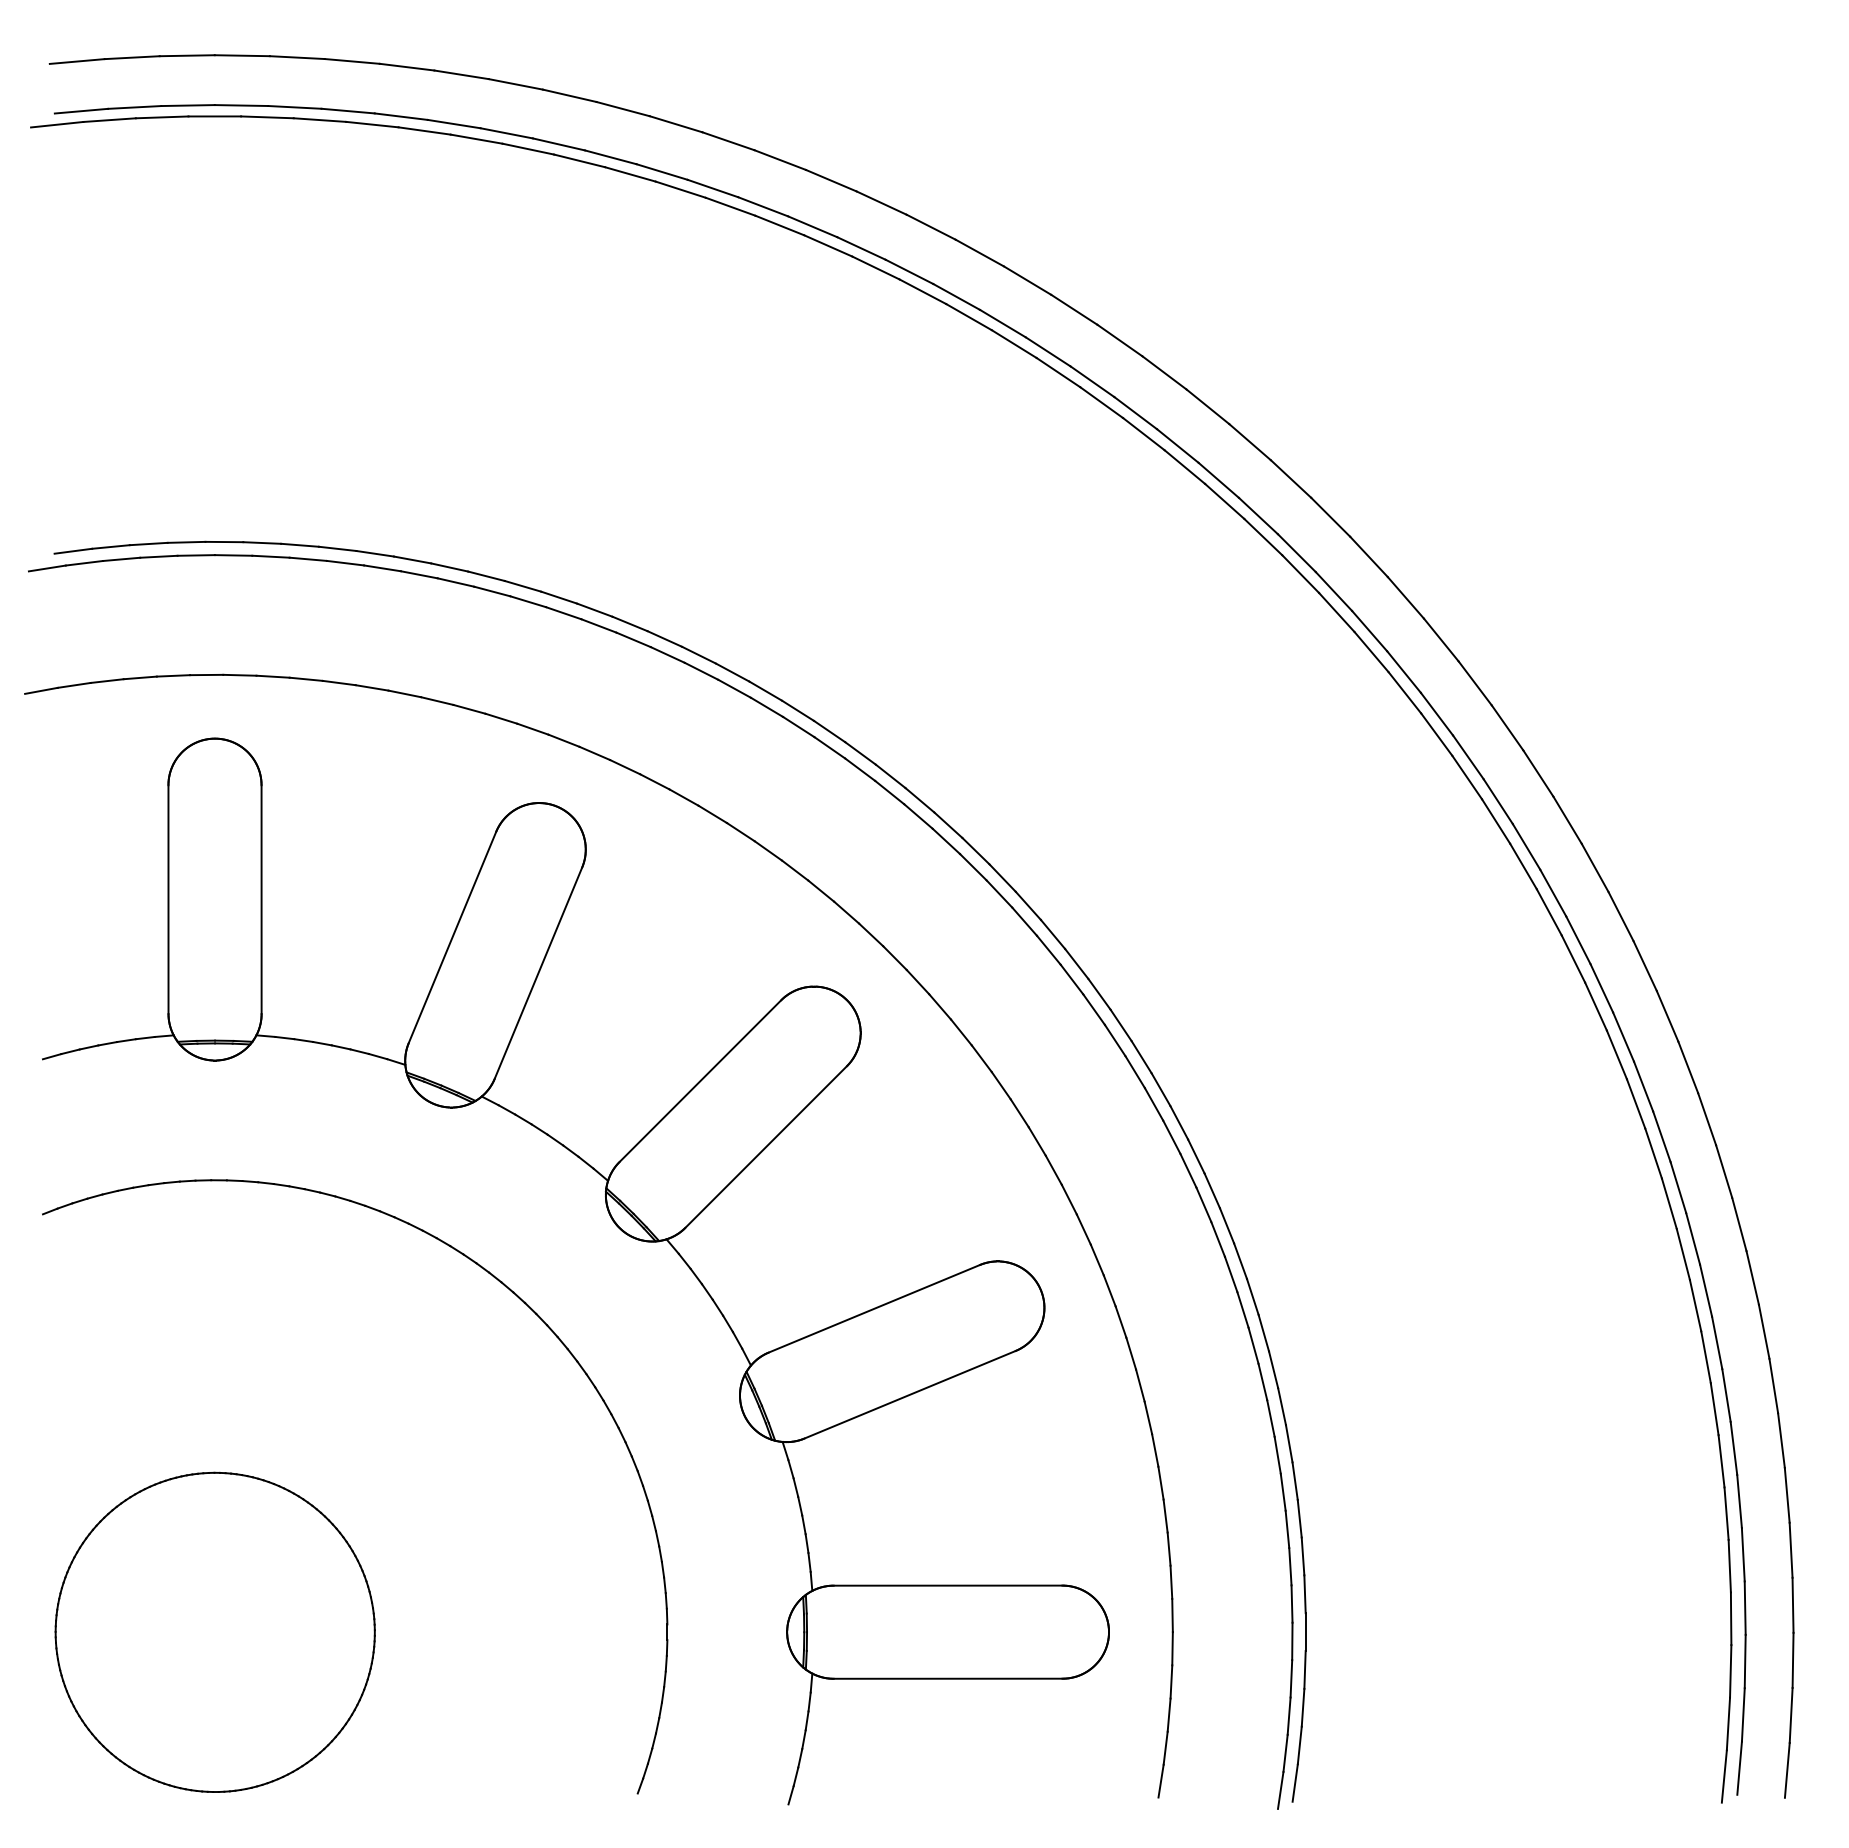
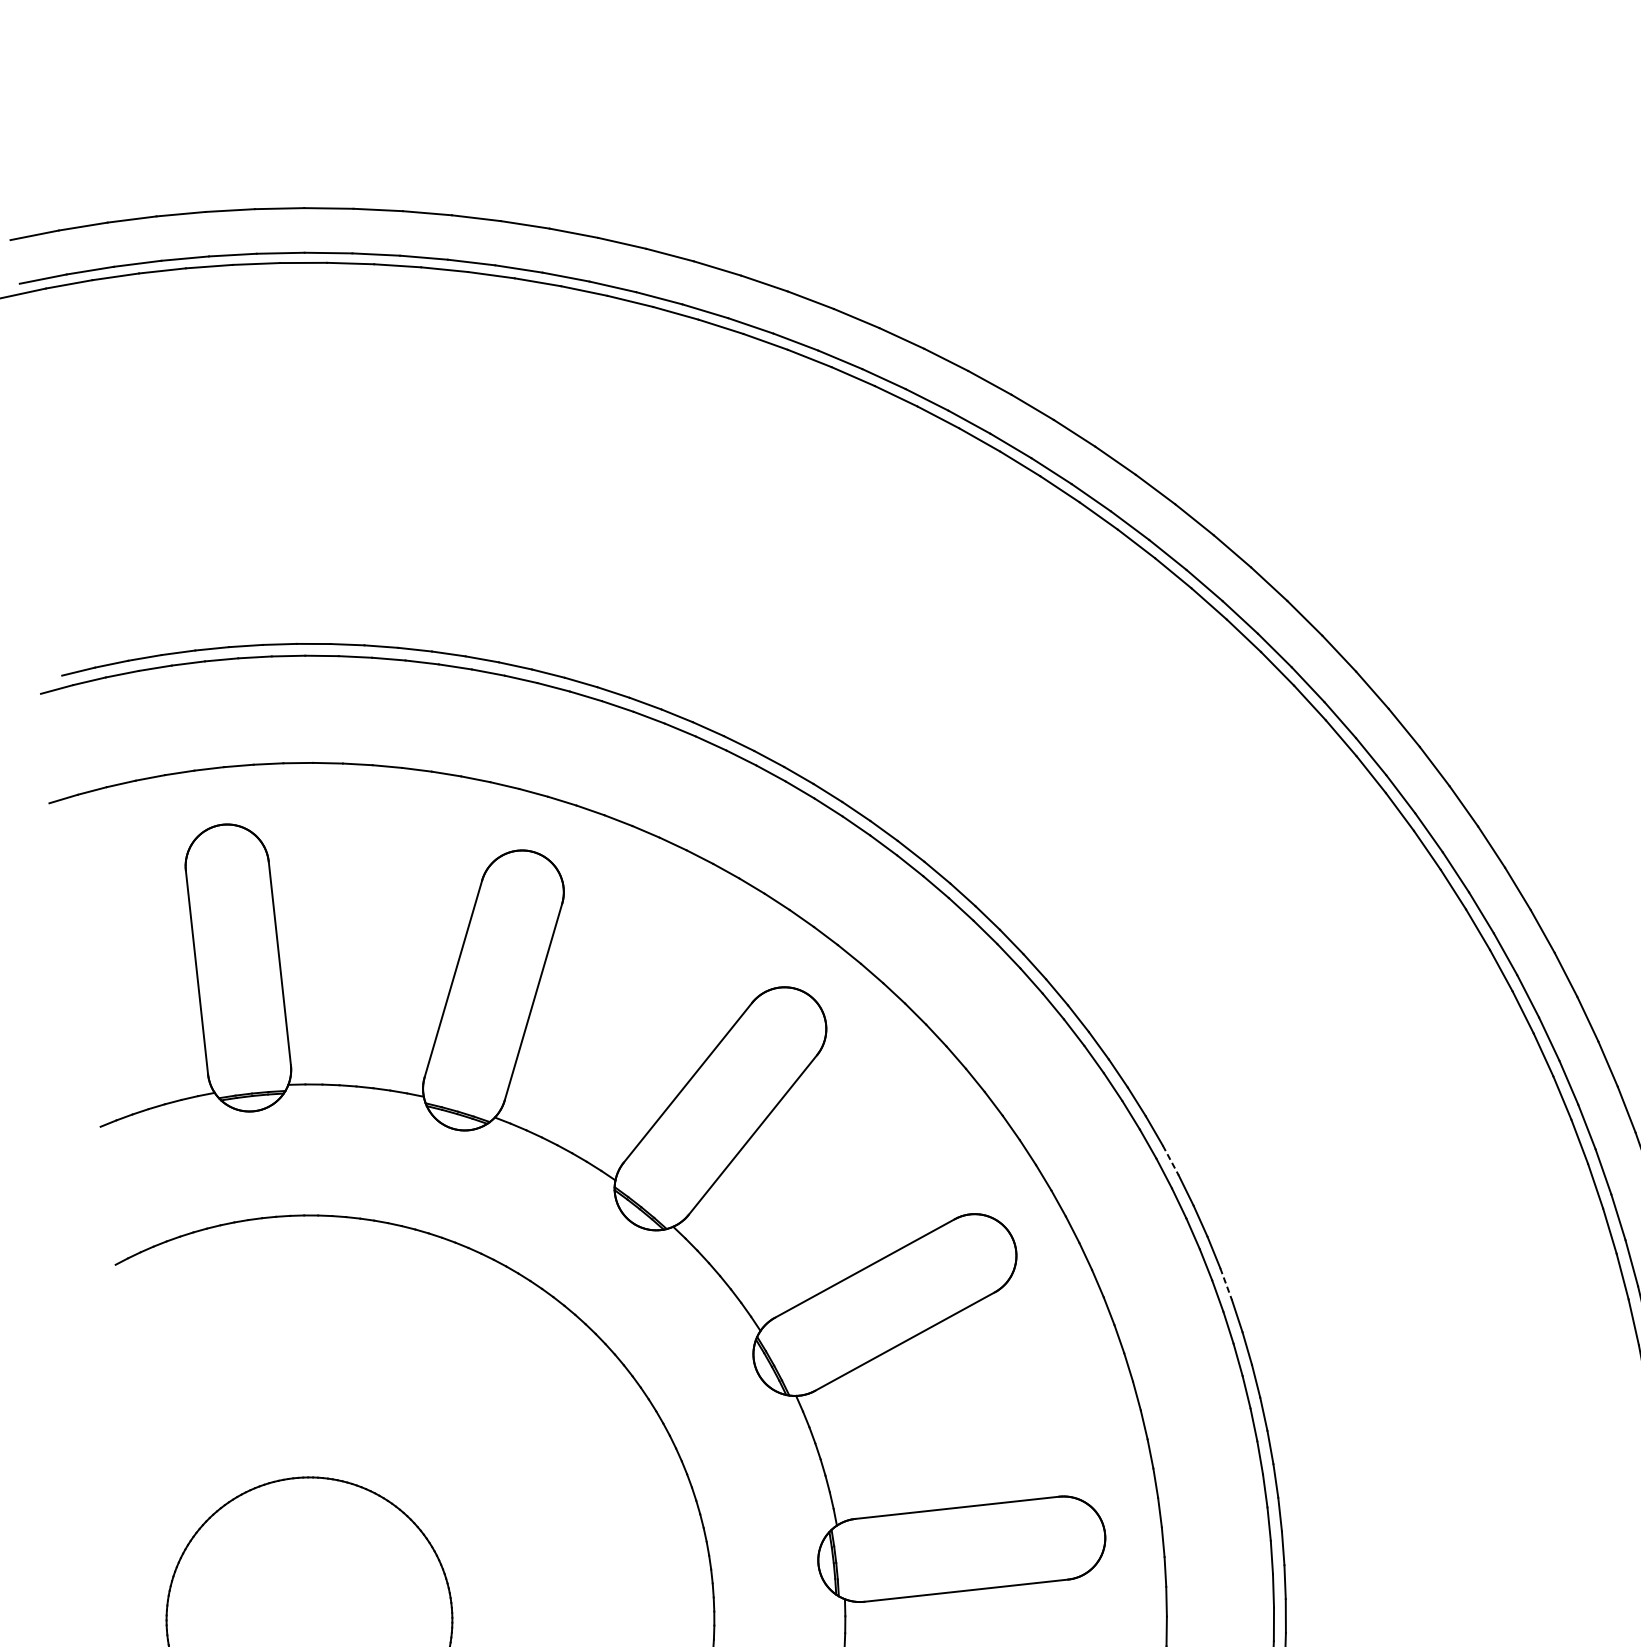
line: (1227, 1225) -> (1171, 1160), solid -> dashed
line: (1273, 1369) -> (1226, 1283), solid -> dashed

